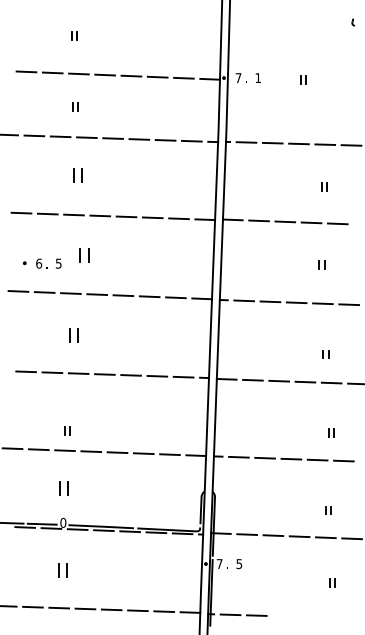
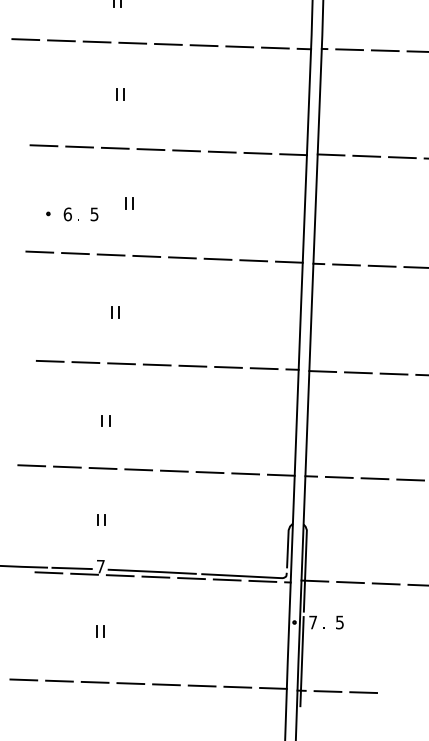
part: (77, 174) -> (120, 93), size x0.62
part: (84, 255) -> (129, 203), size x0.62
part: (74, 335) -> (115, 311), size x0.62
part: (67, 430) -> (106, 420), moved
part: (63, 488) -> (100, 519), size x0.62
text: (63, 522) -> (100, 566), 0 -> 7
part: (63, 570) -> (100, 631), size x0.62

